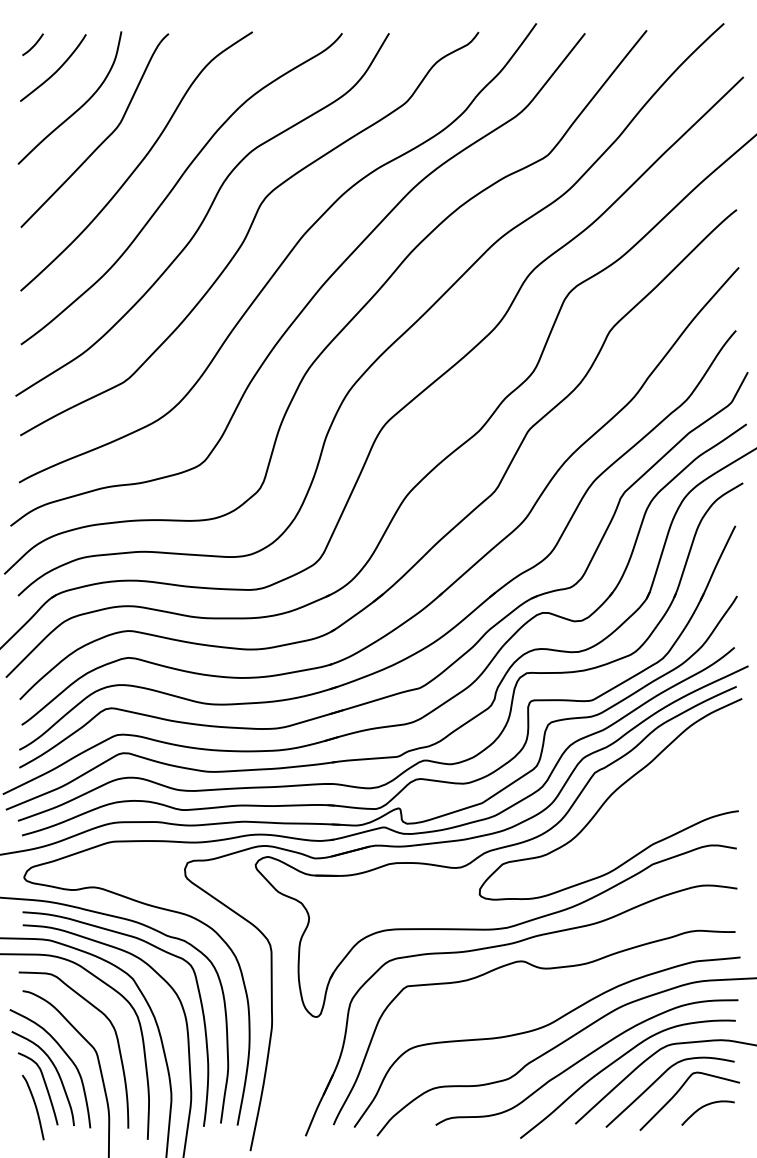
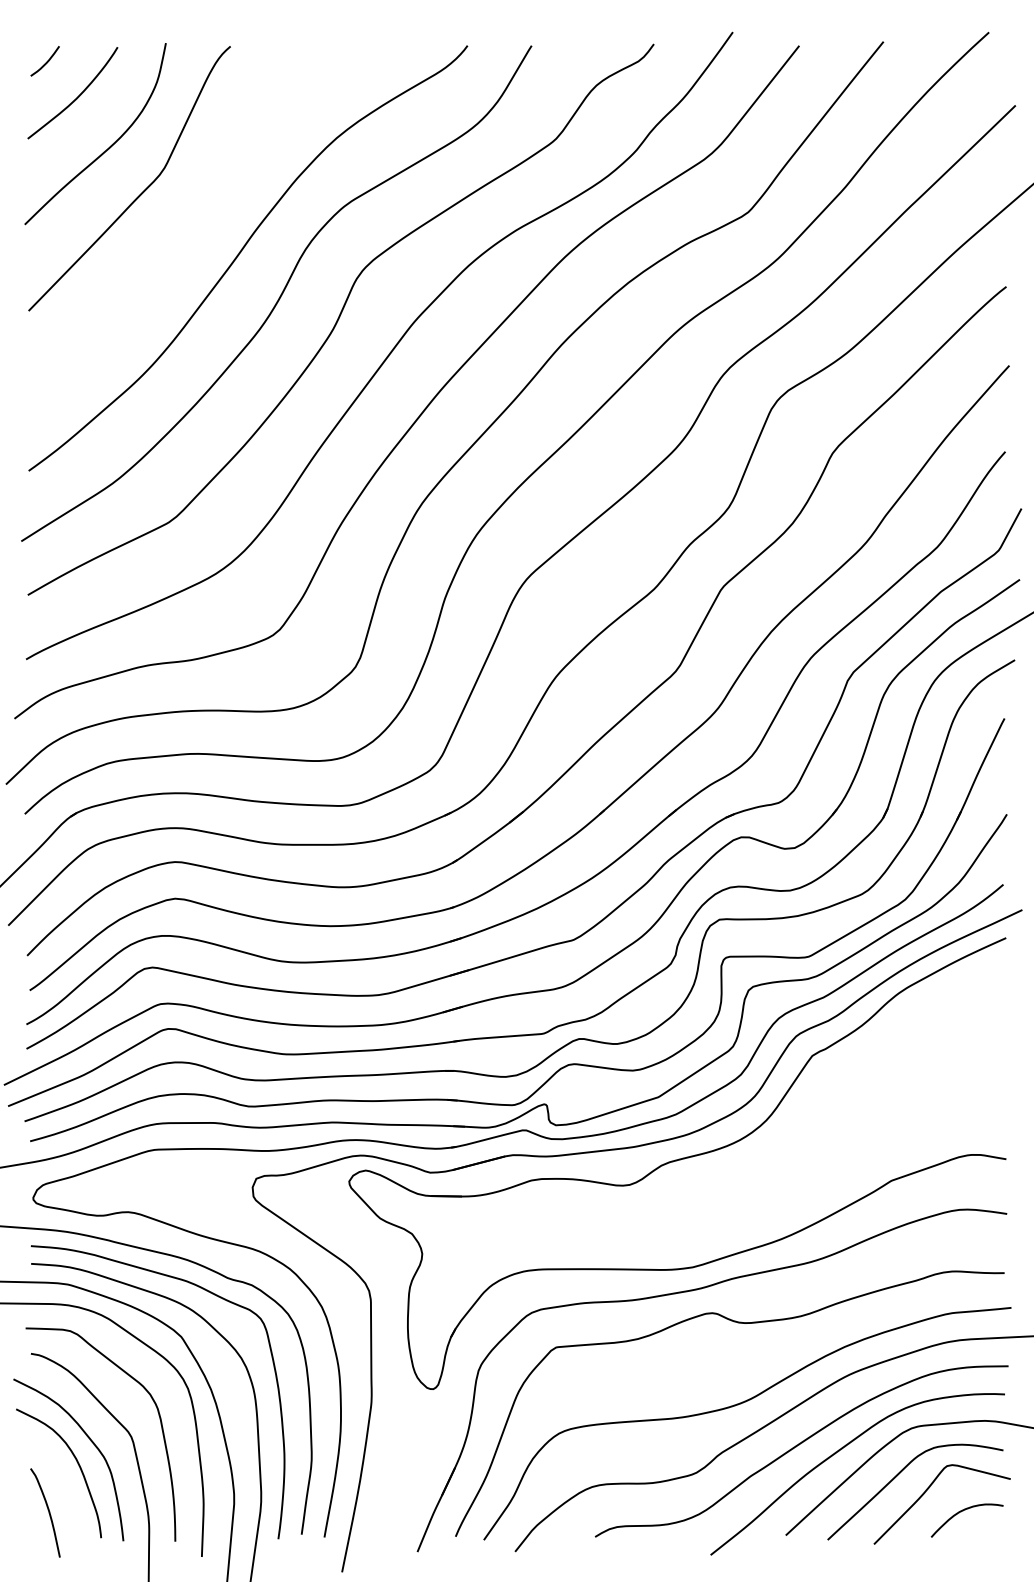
curve: (139, 163) -> (190, 223), removed
curve: (609, 798) -> (832, 1090), removed
curve: (44, 1085) -> (61, 1482), removed

